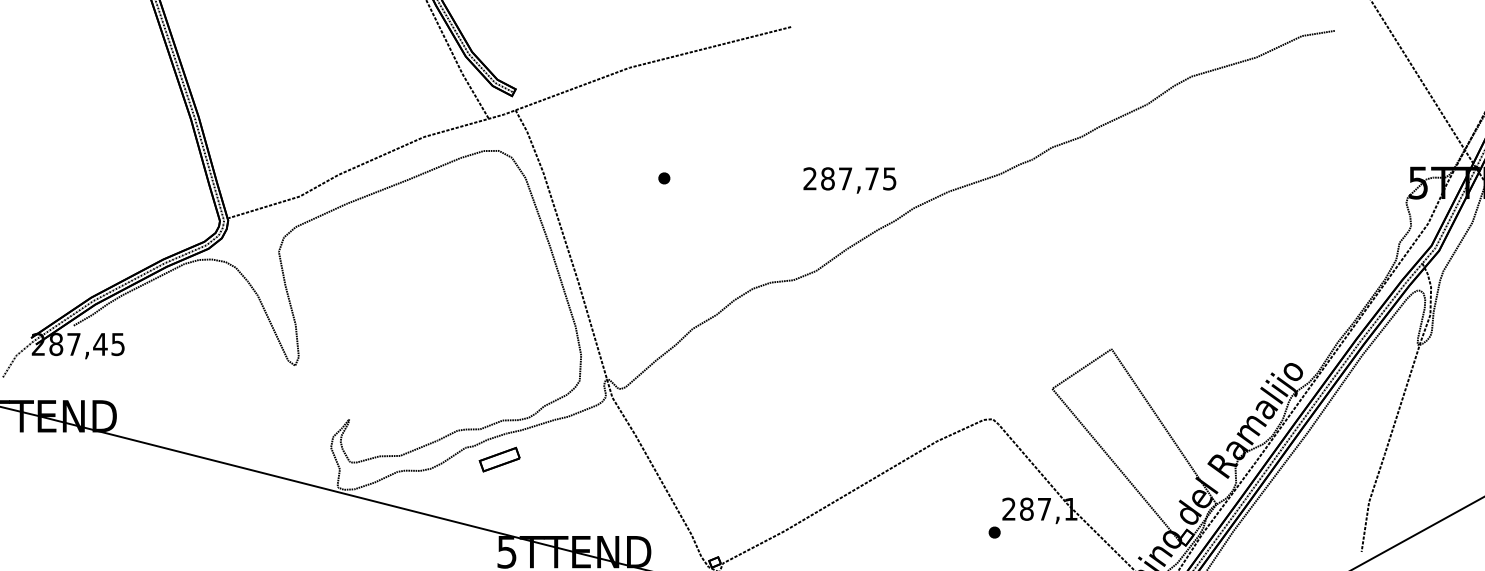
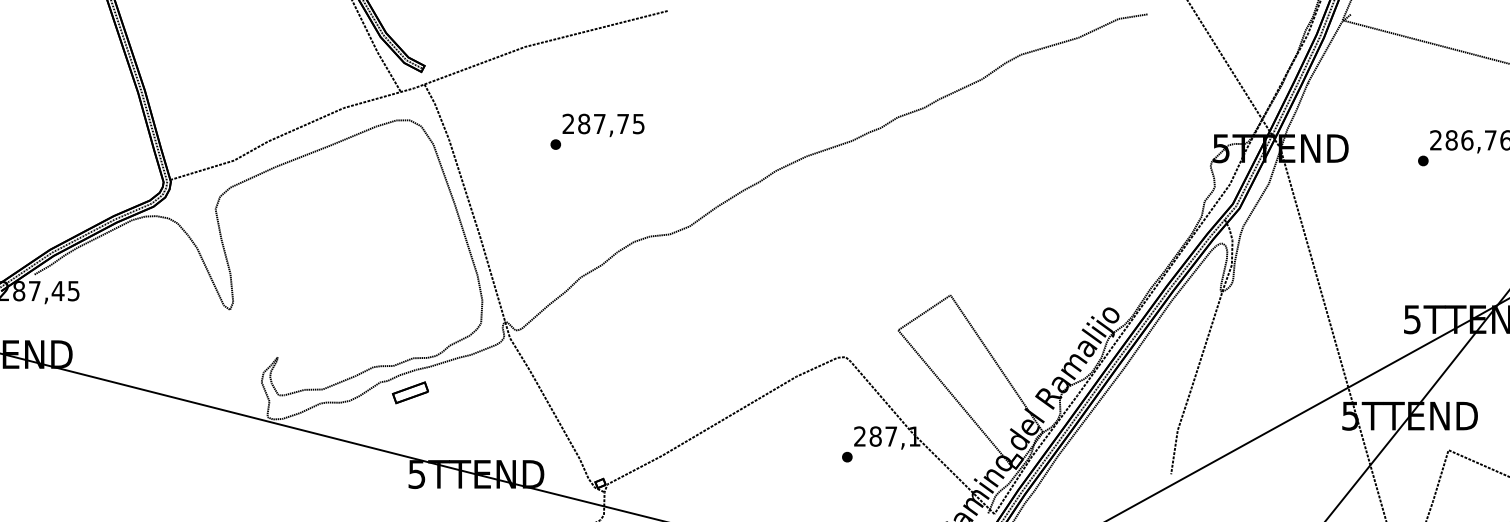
text: (849, 180) -> (603, 125), moved

